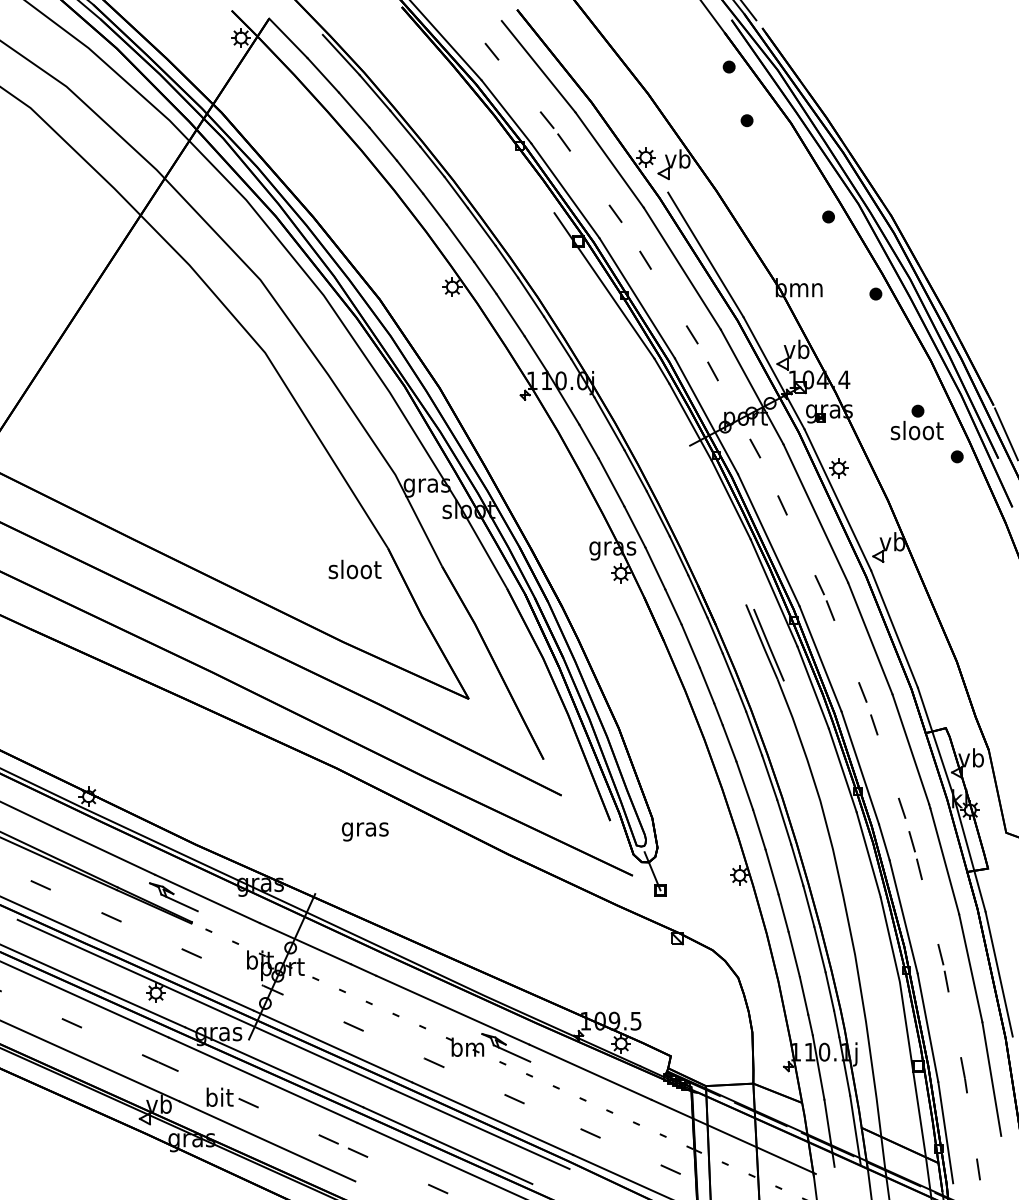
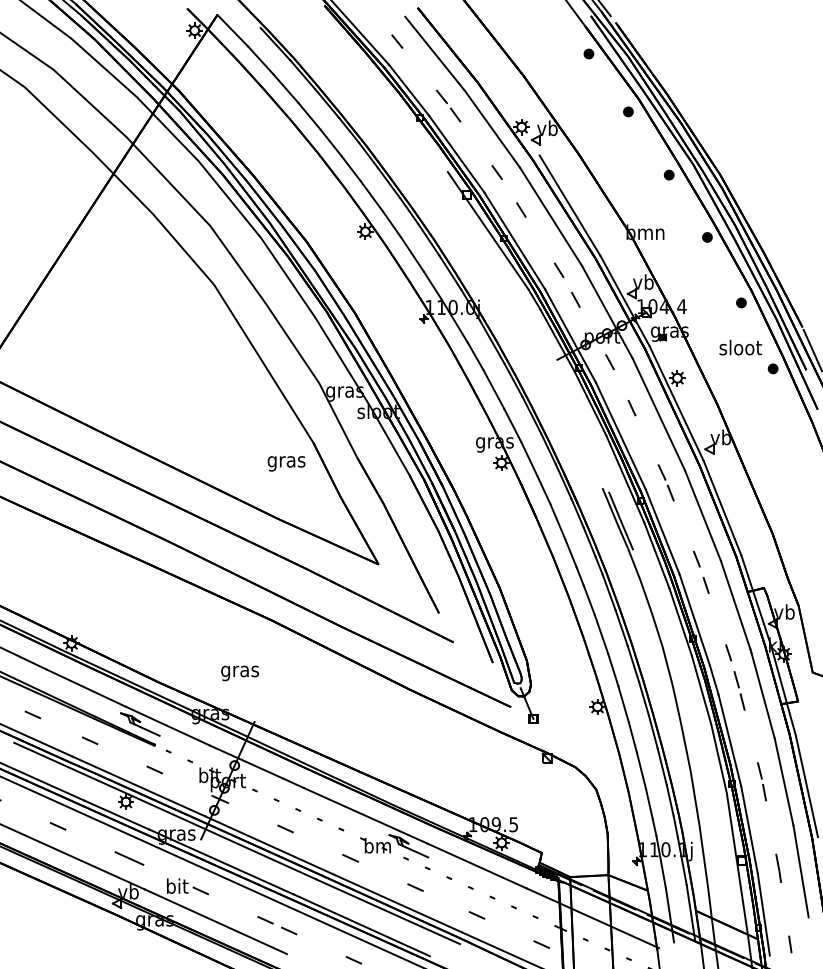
part: (746, 120) -> (627, 111), moved
part: (917, 410) -> (741, 302), moved
text: (354, 571) -> (286, 461), sloot -> gras
text: (364, 831) -> (239, 673), moved

